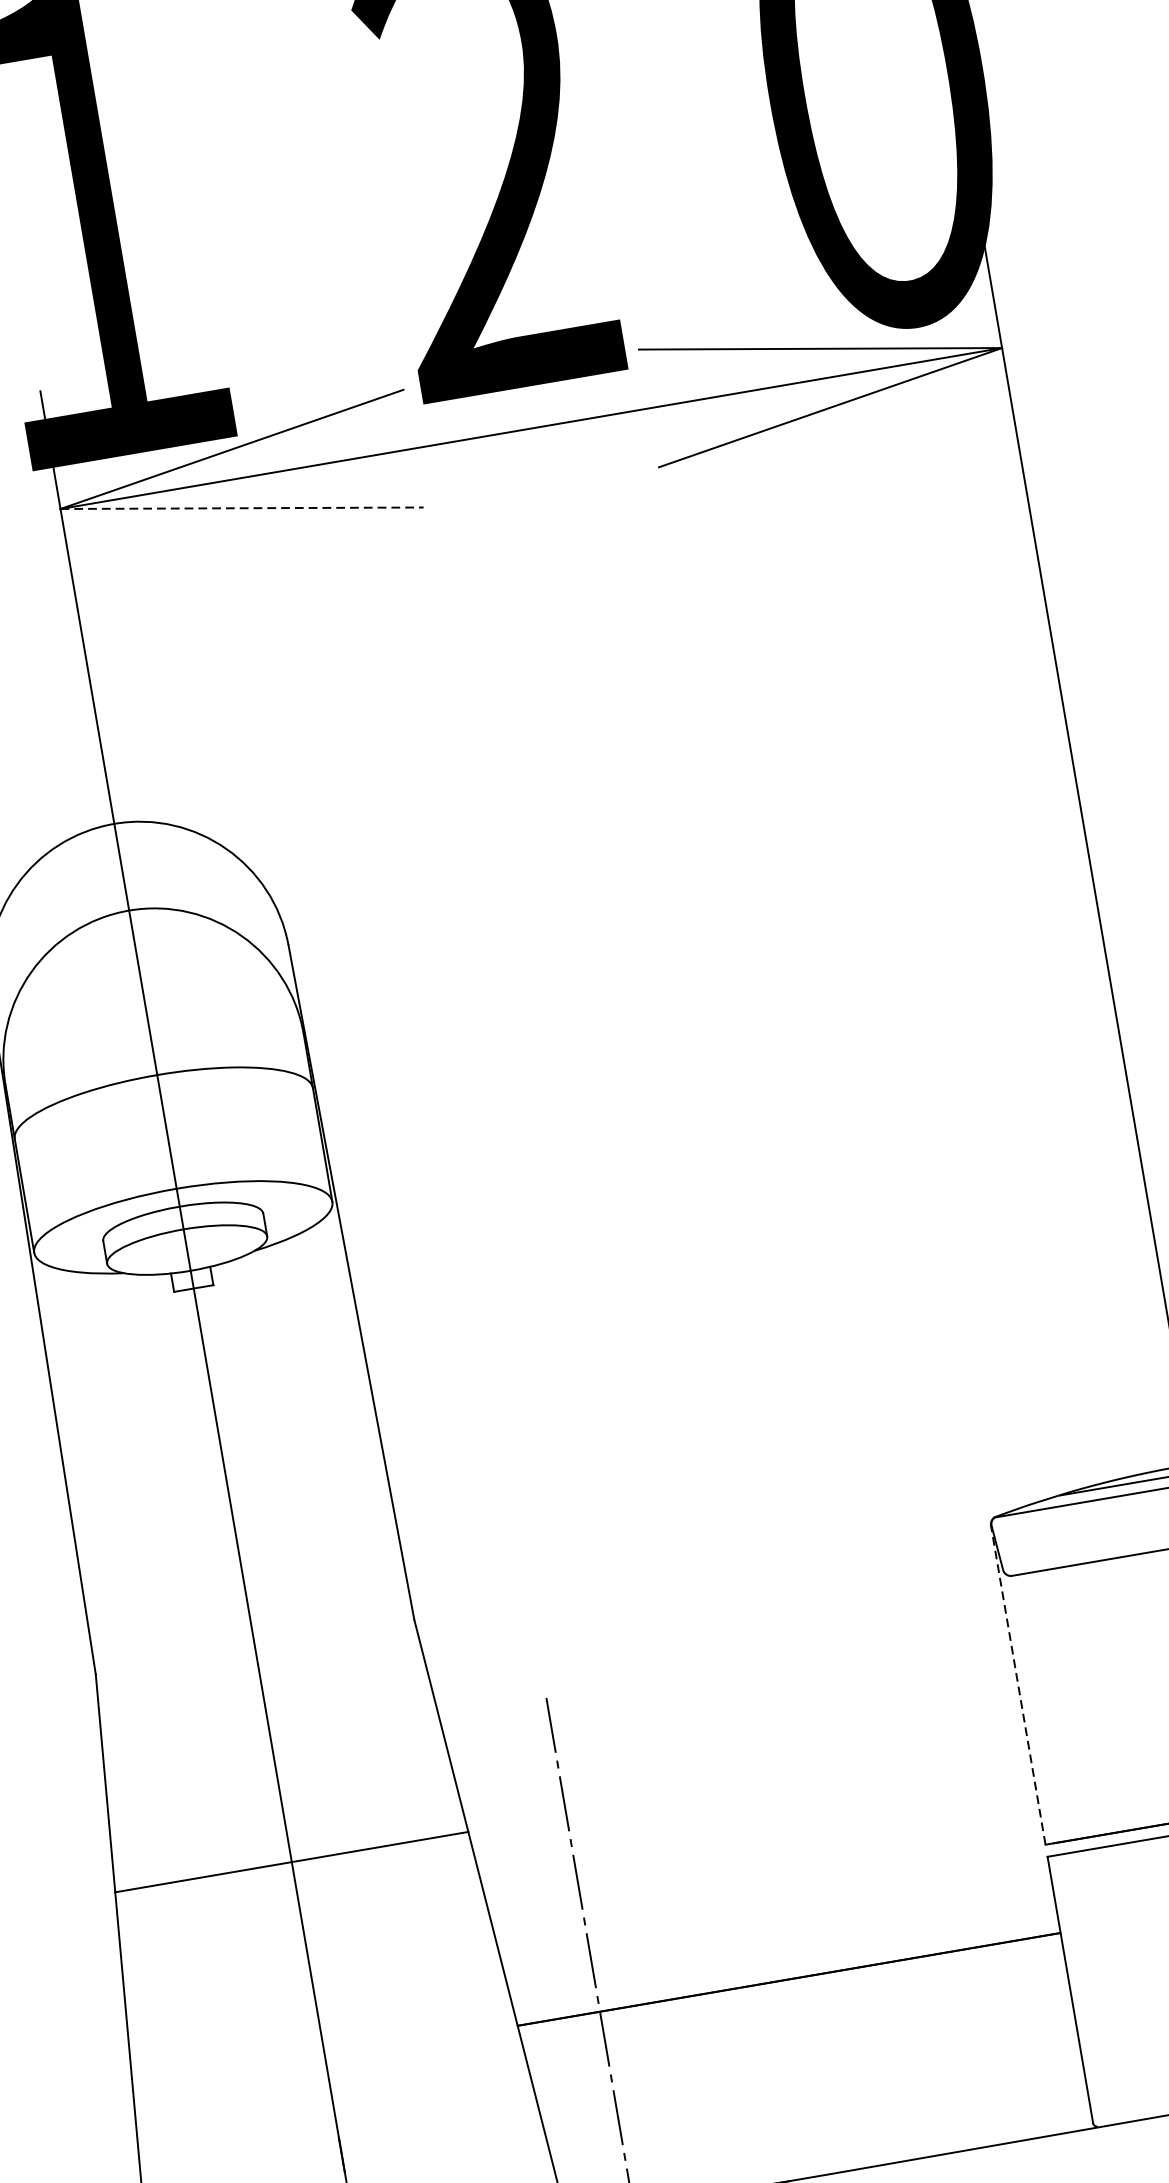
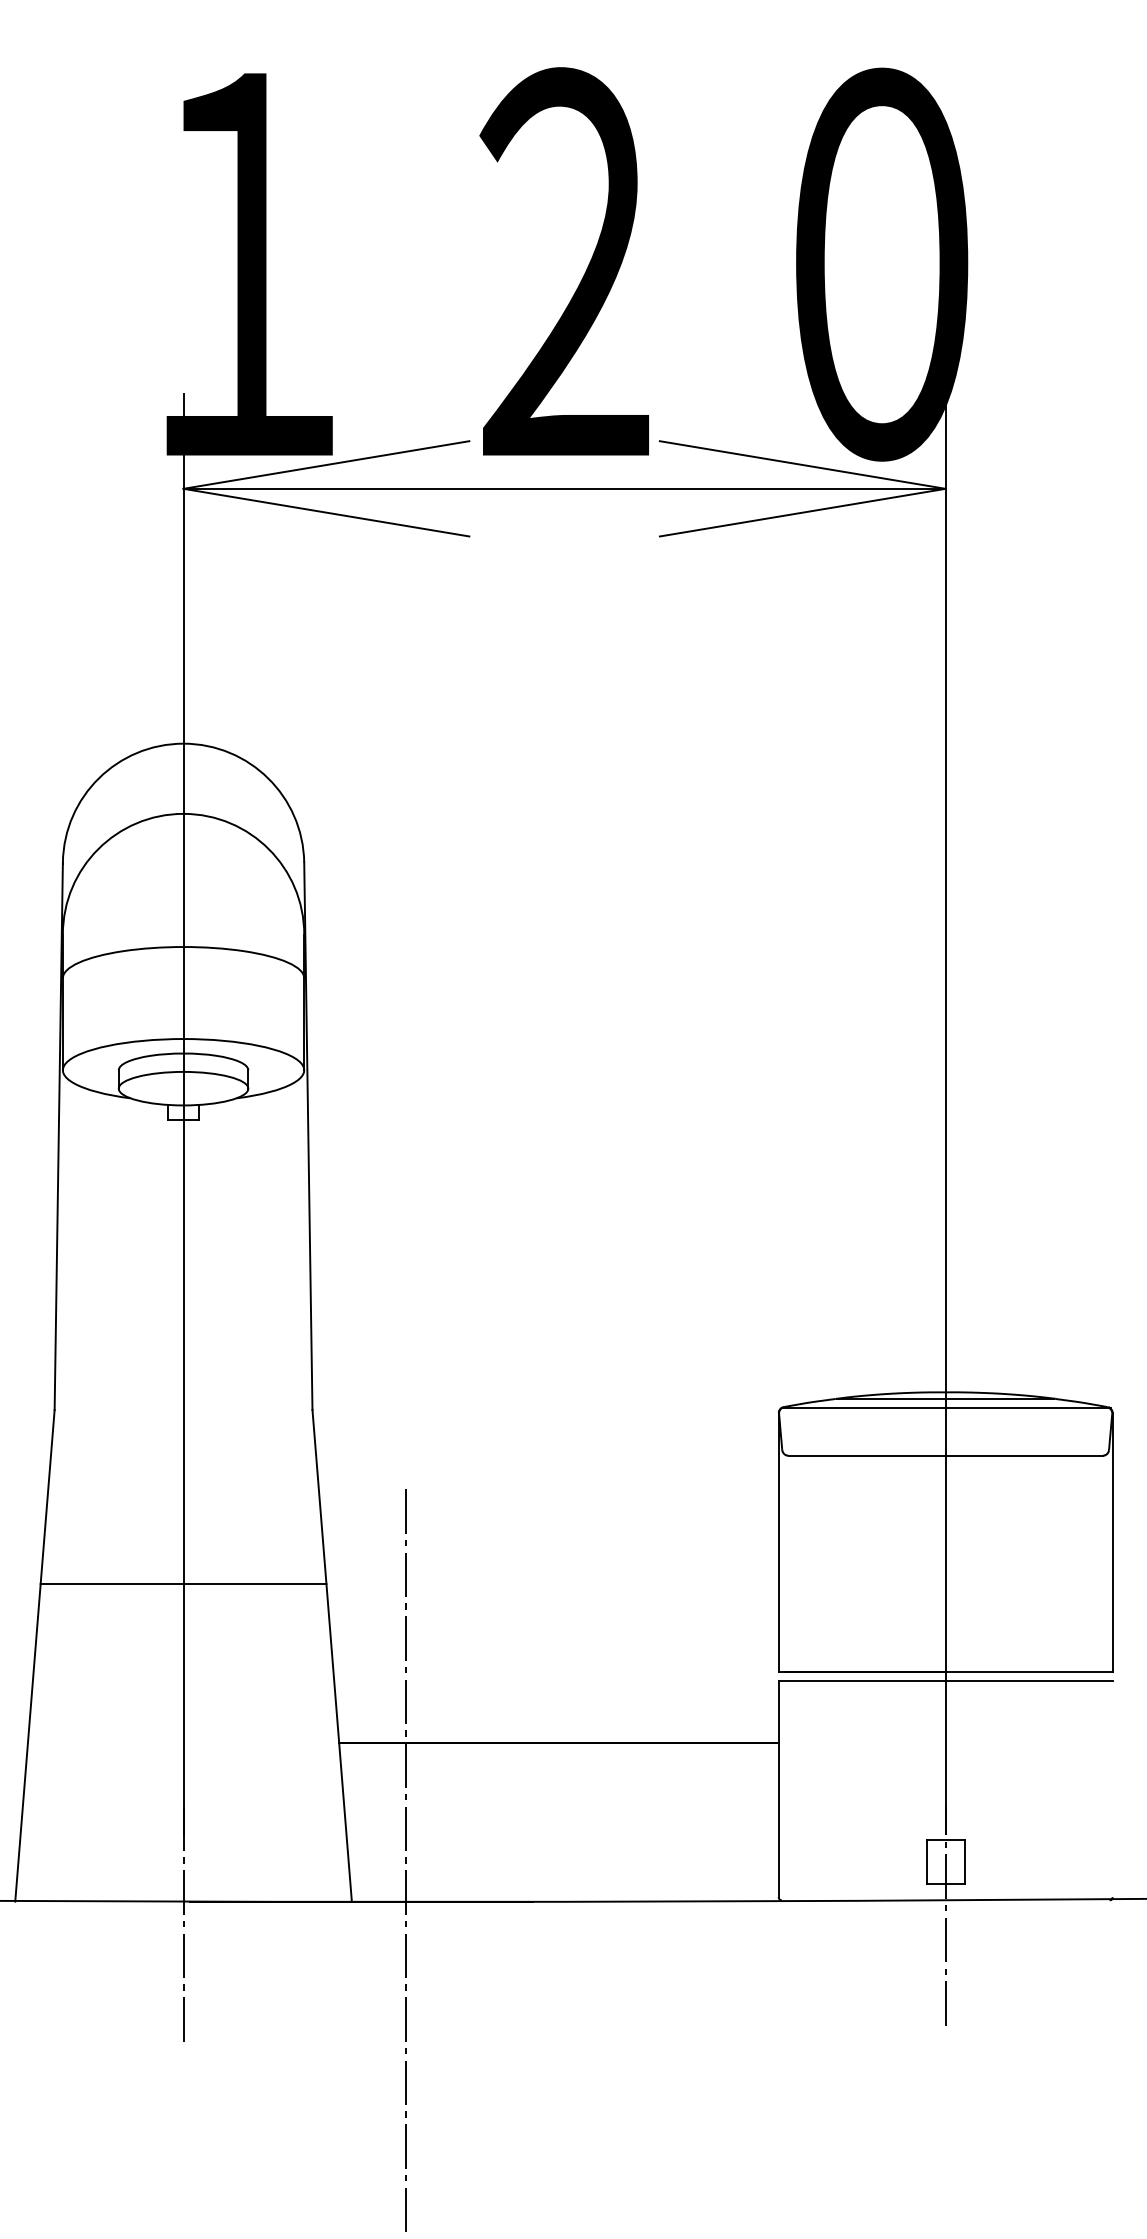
line: (242, 508) -> (326, 512), dashed -> solid
line: (1018, 1685) -> (778, 1542), dashed -> solid

